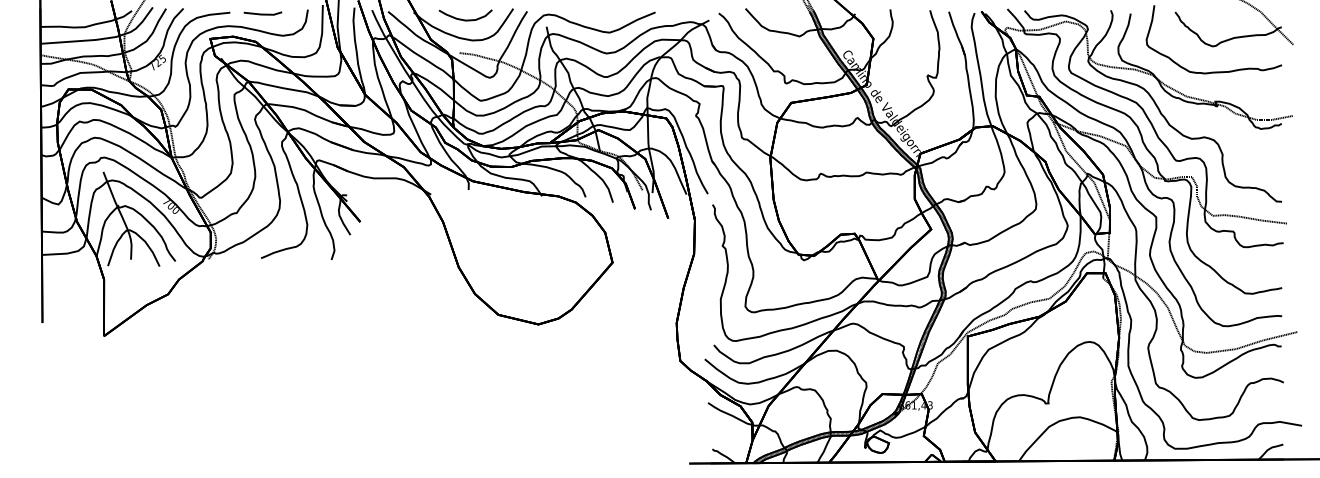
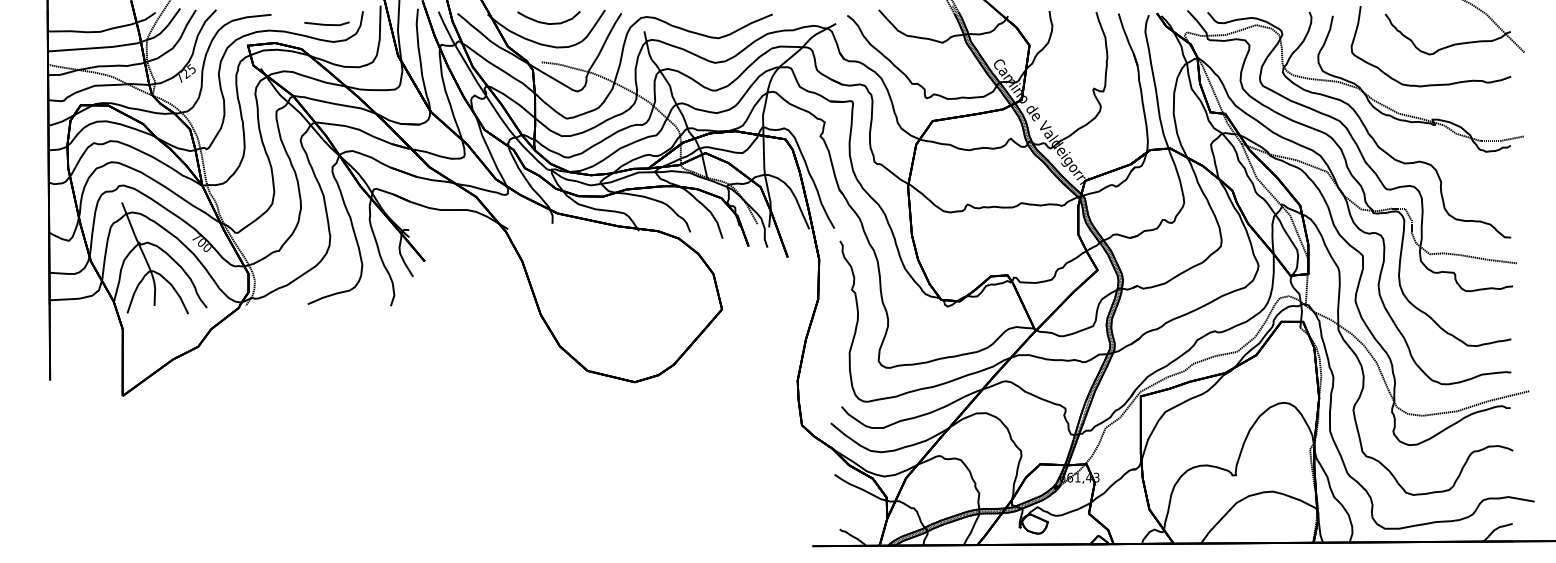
line: (262, 14) -> (326, 24), moved

